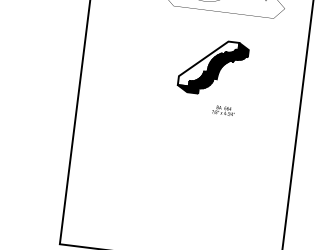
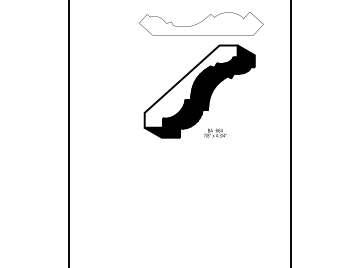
part: (213, 67) -> (199, 91), size x1.67

